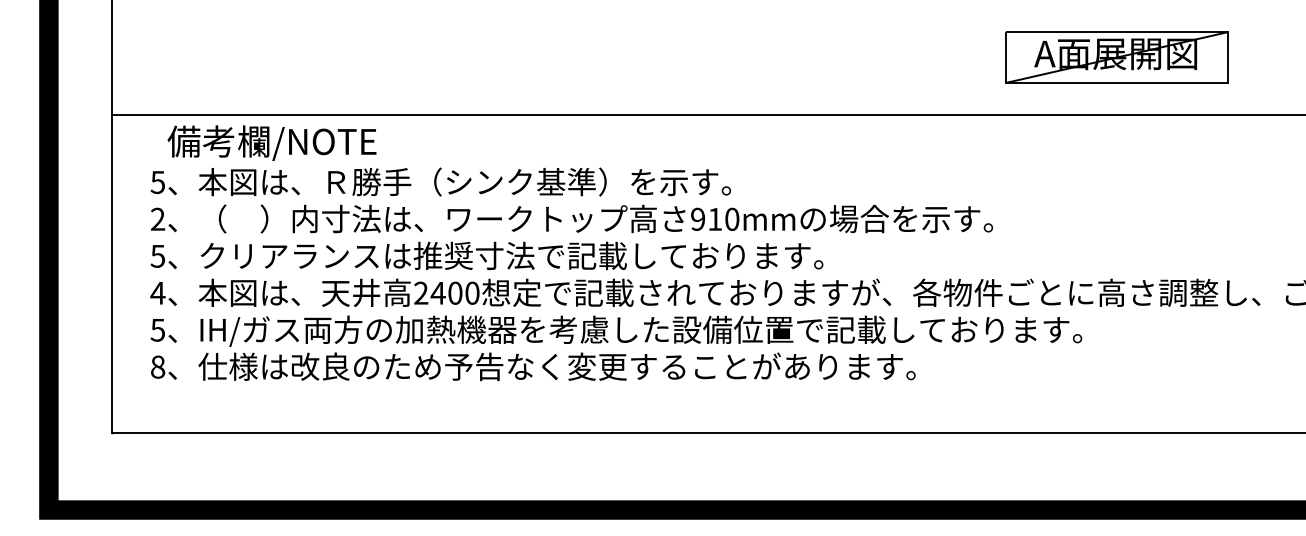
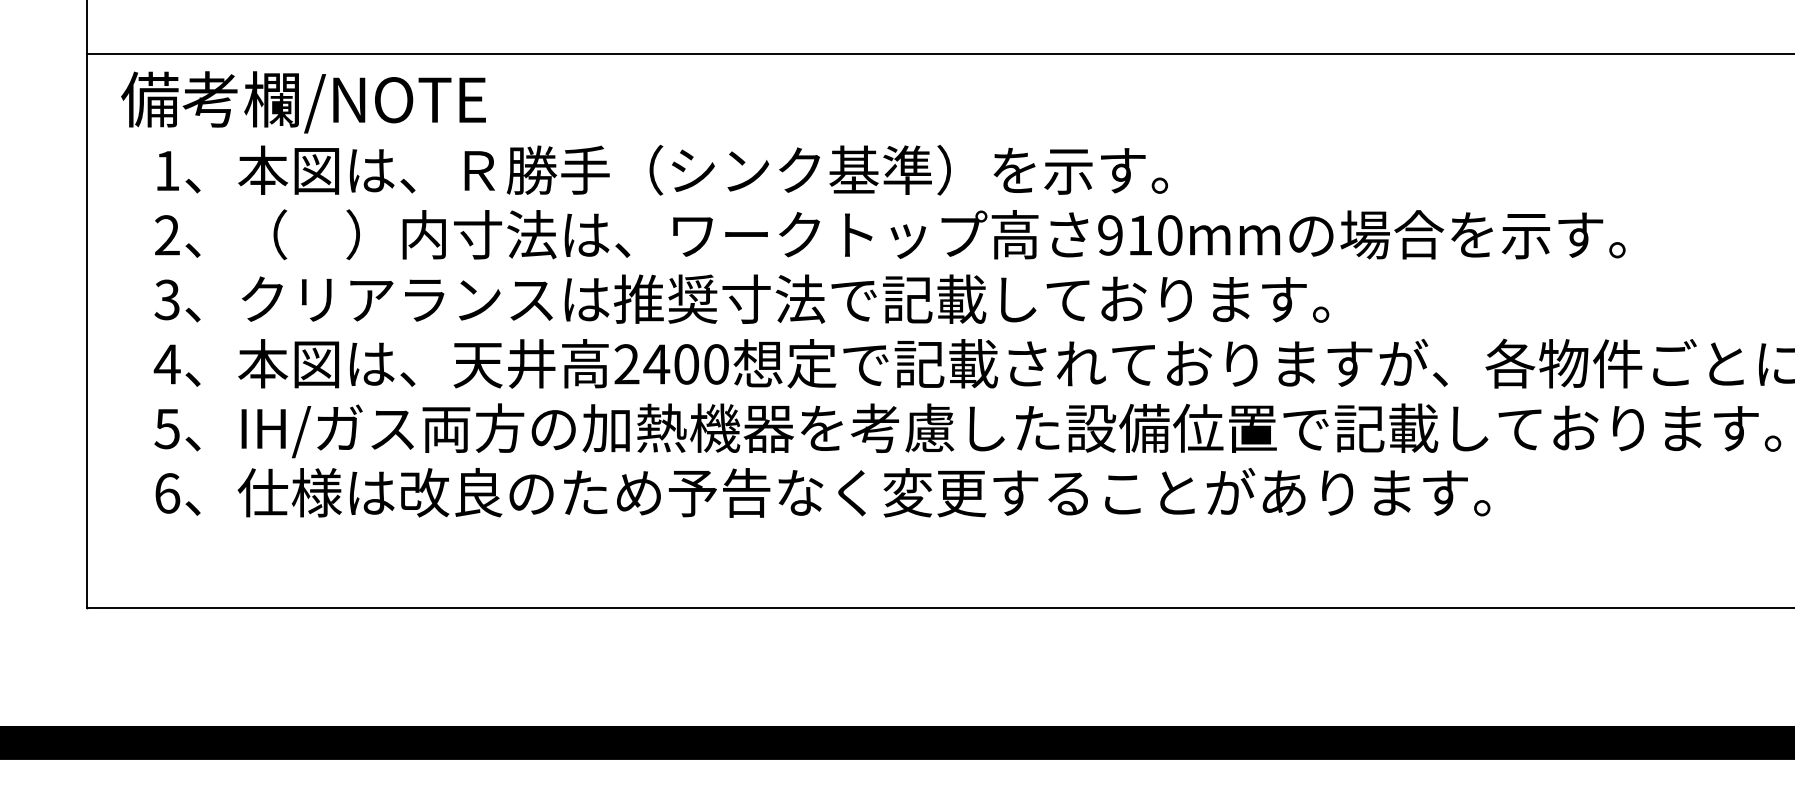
text: (271, 142) -> (302, 101), moved
text: (157, 182) -> (166, 171), 5 -> 1
text: (157, 255) -> (166, 298), 5 -> 3
text: (158, 366) -> (168, 492), 8 -> 6

